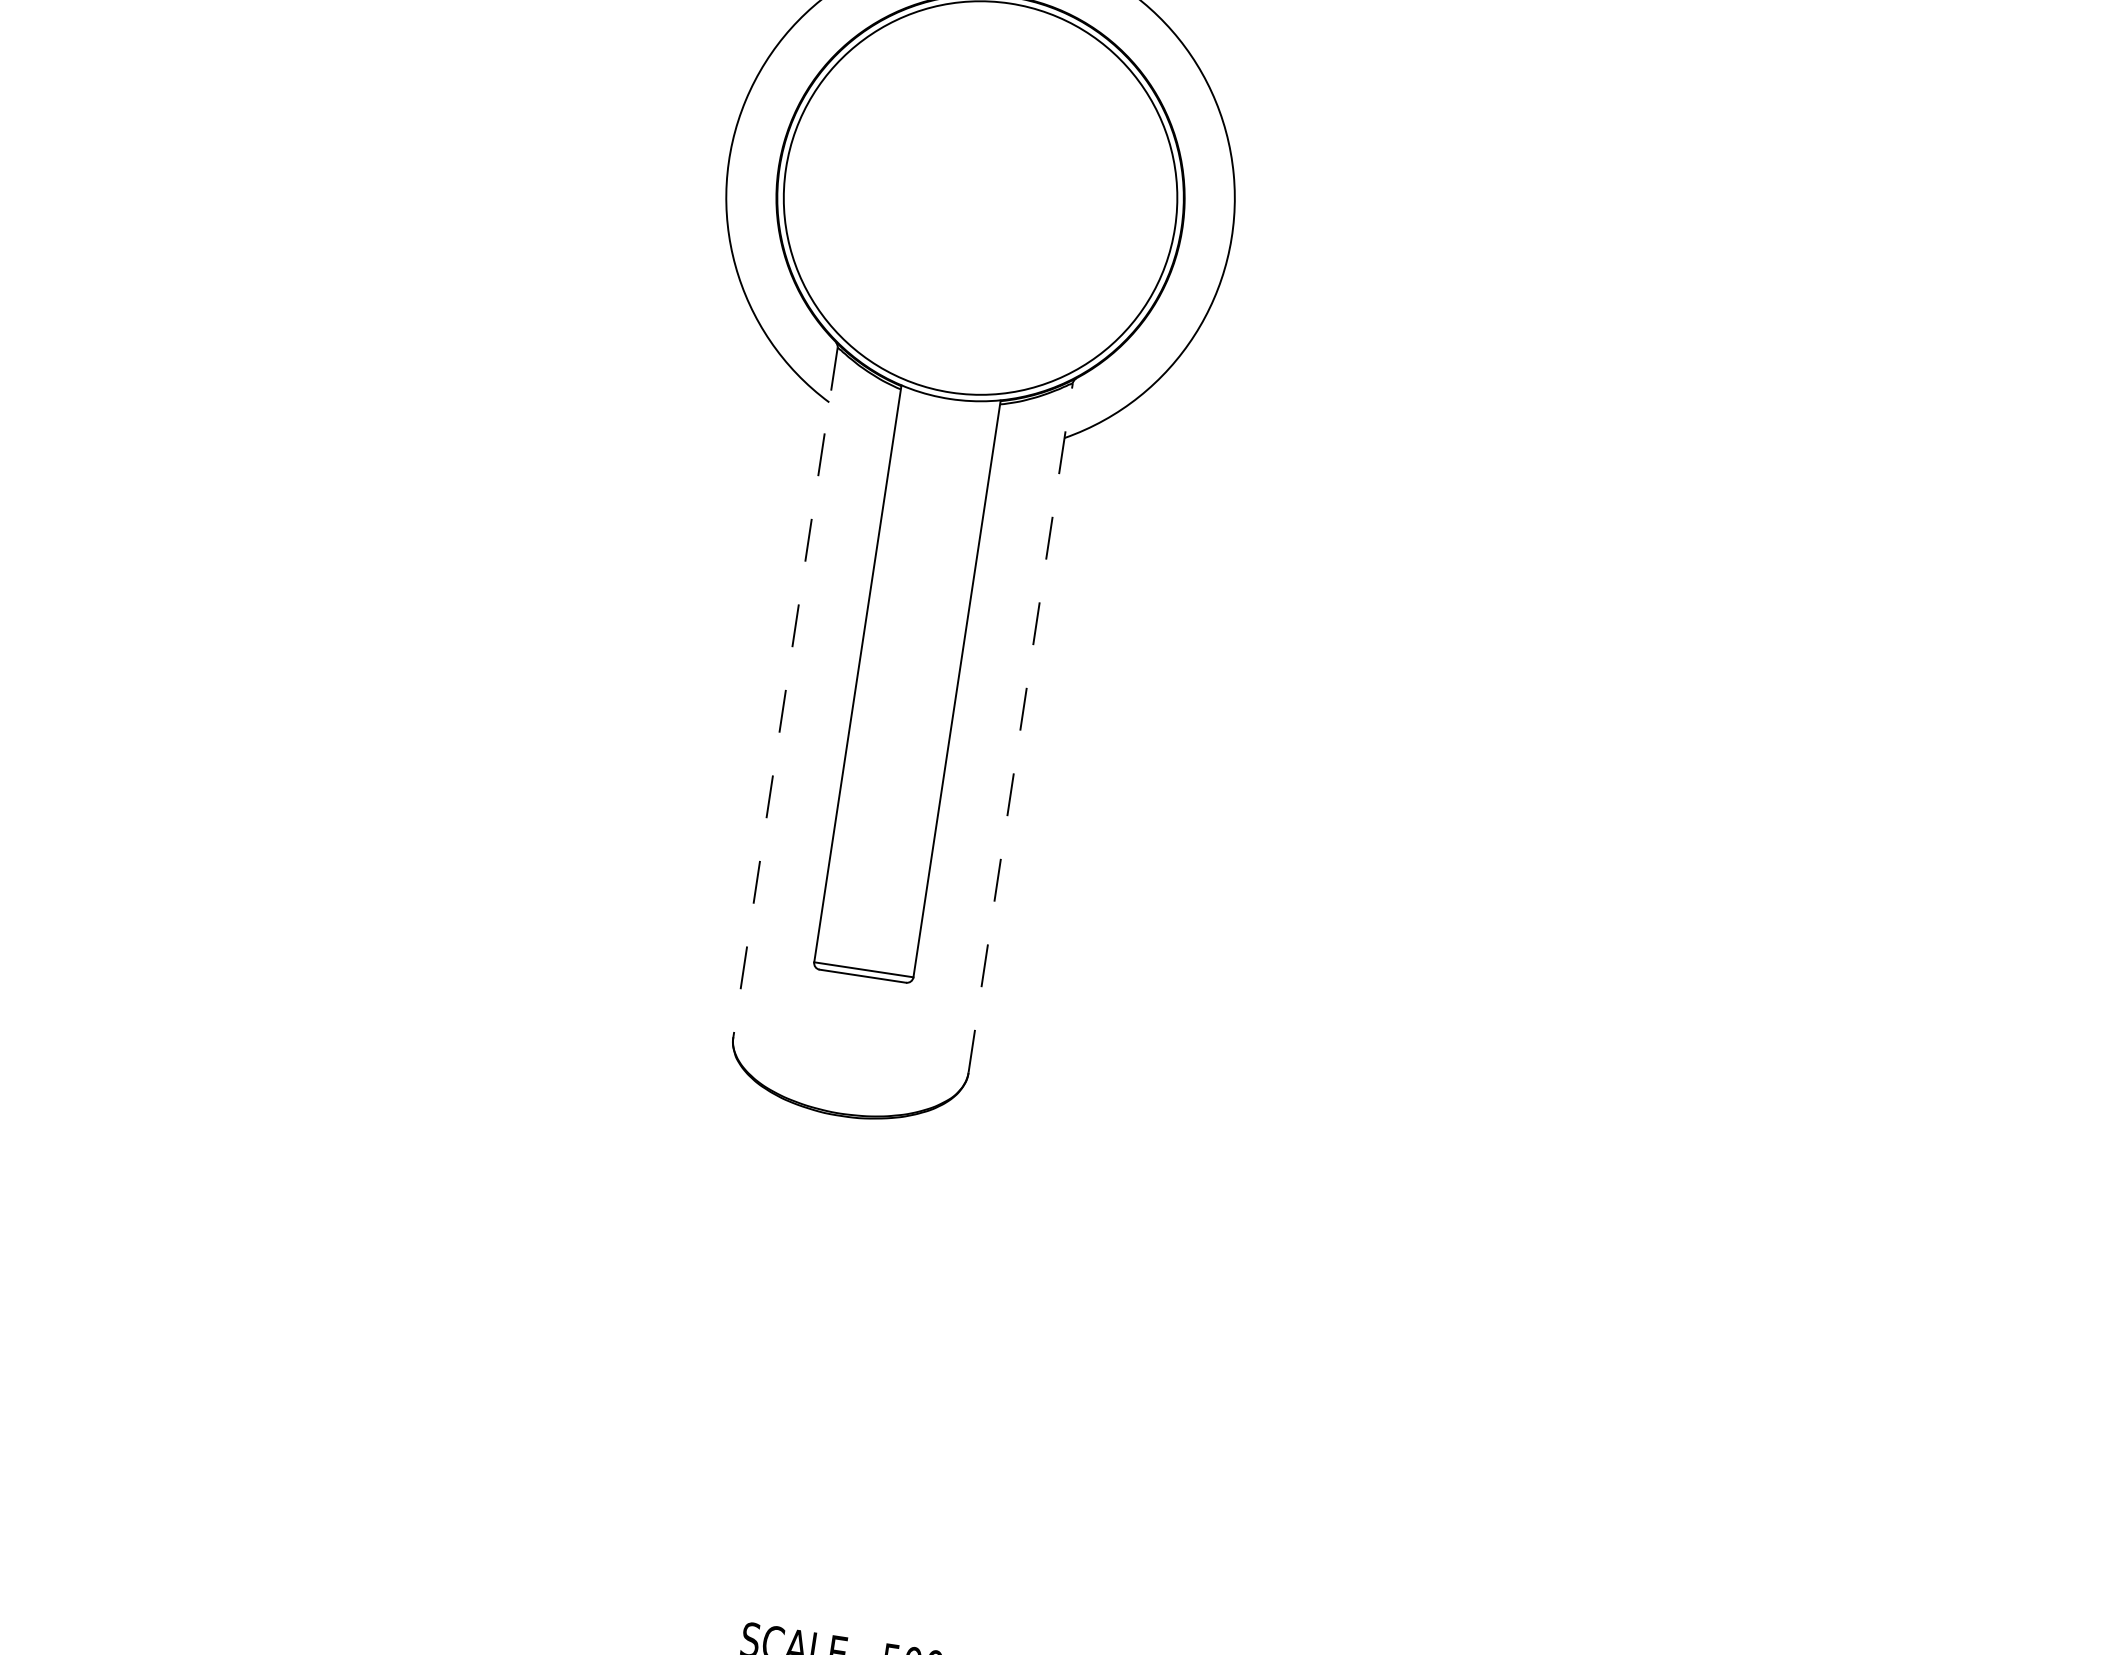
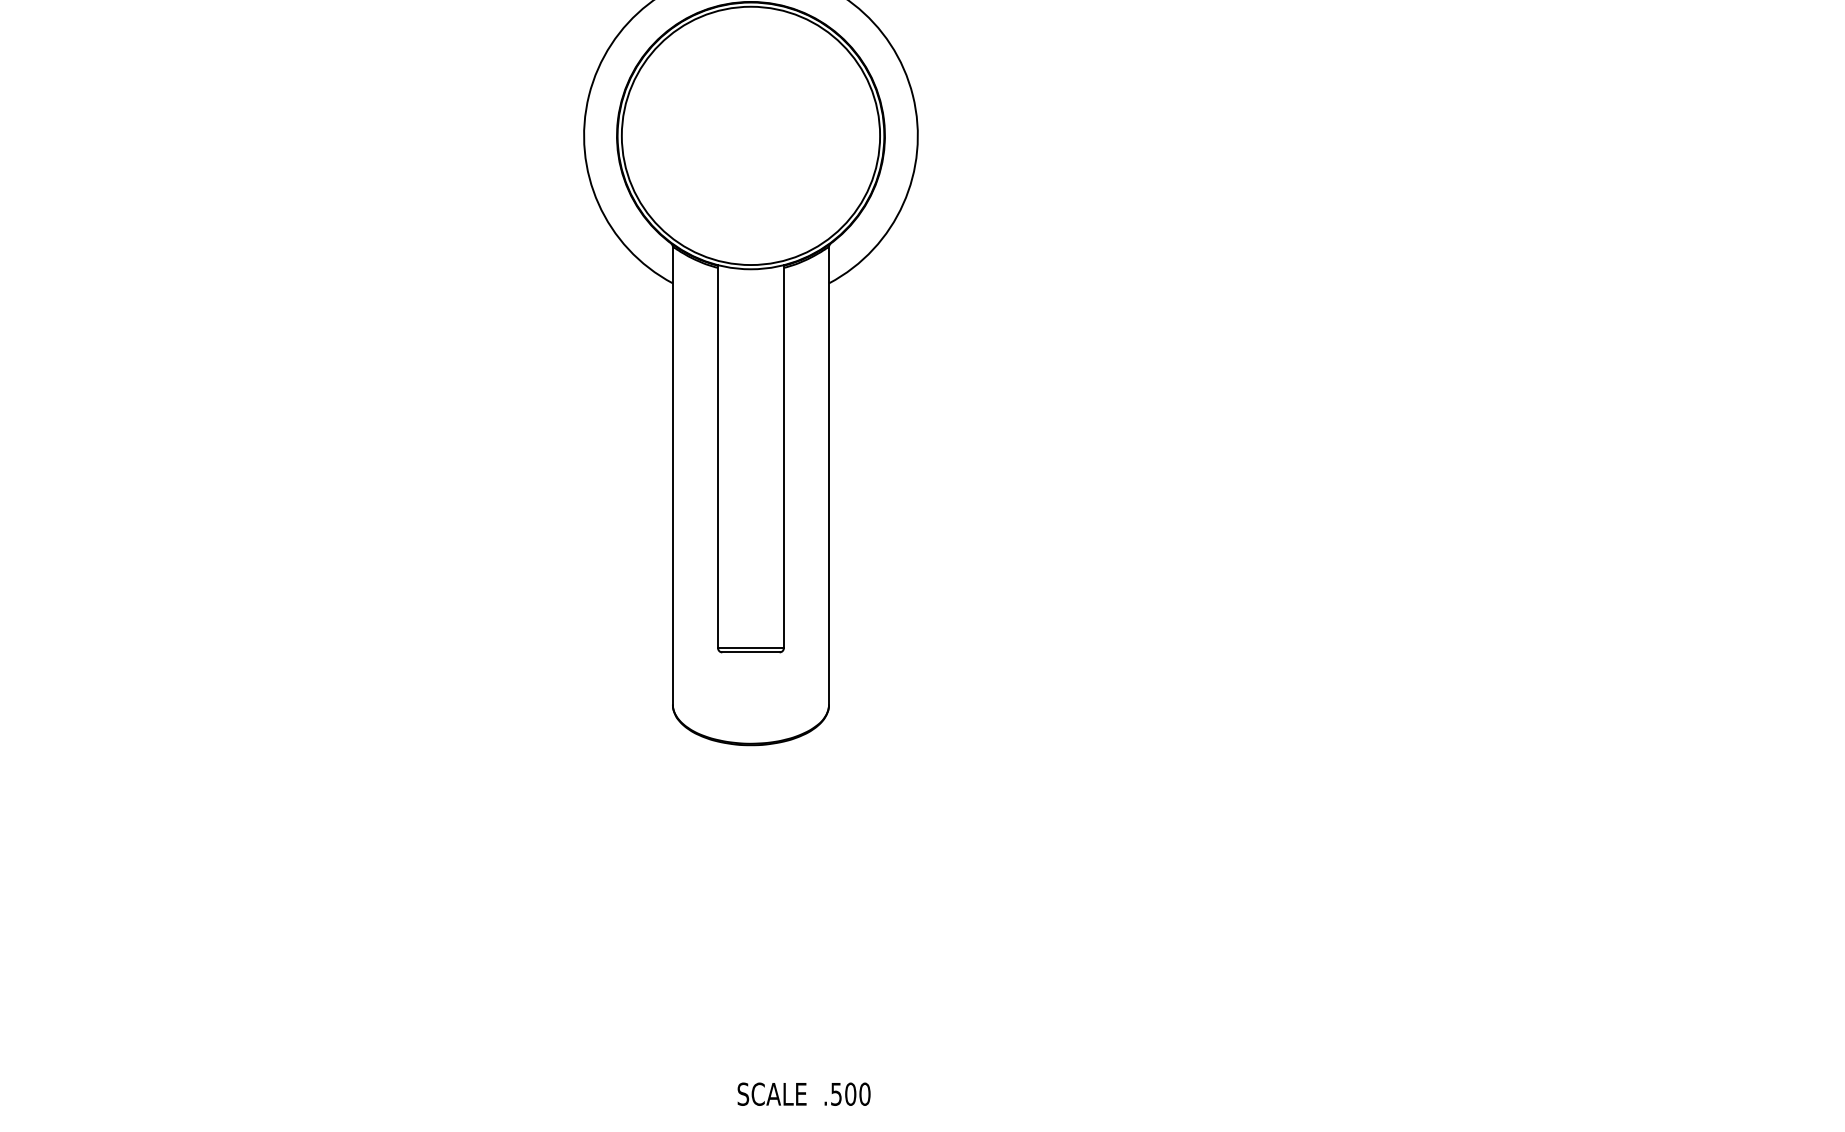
line: (784, 691) -> (672, 475), dashed -> solid
line: (1021, 727) -> (829, 475), dashed -> solid

